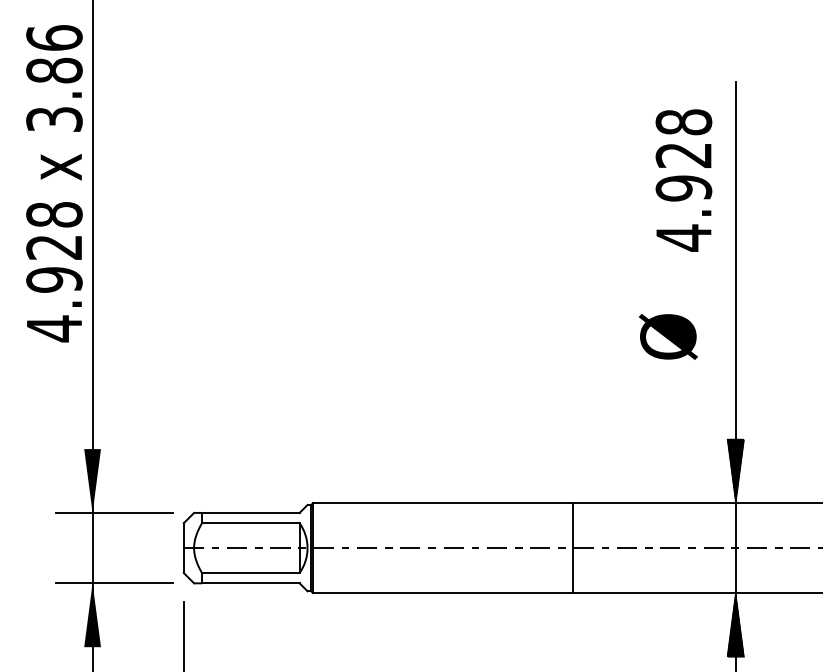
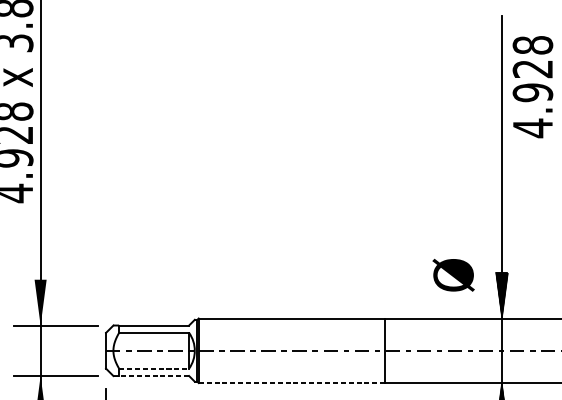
text: (683, 180) -> (532, 87), moved
text: (668, 336) -> (453, 275), moved
line: (250, 573) -> (153, 368), solid -> dashed
line: (250, 583) -> (153, 376), solid -> dashed
line: (443, 593) -> (292, 383), solid -> dashed

